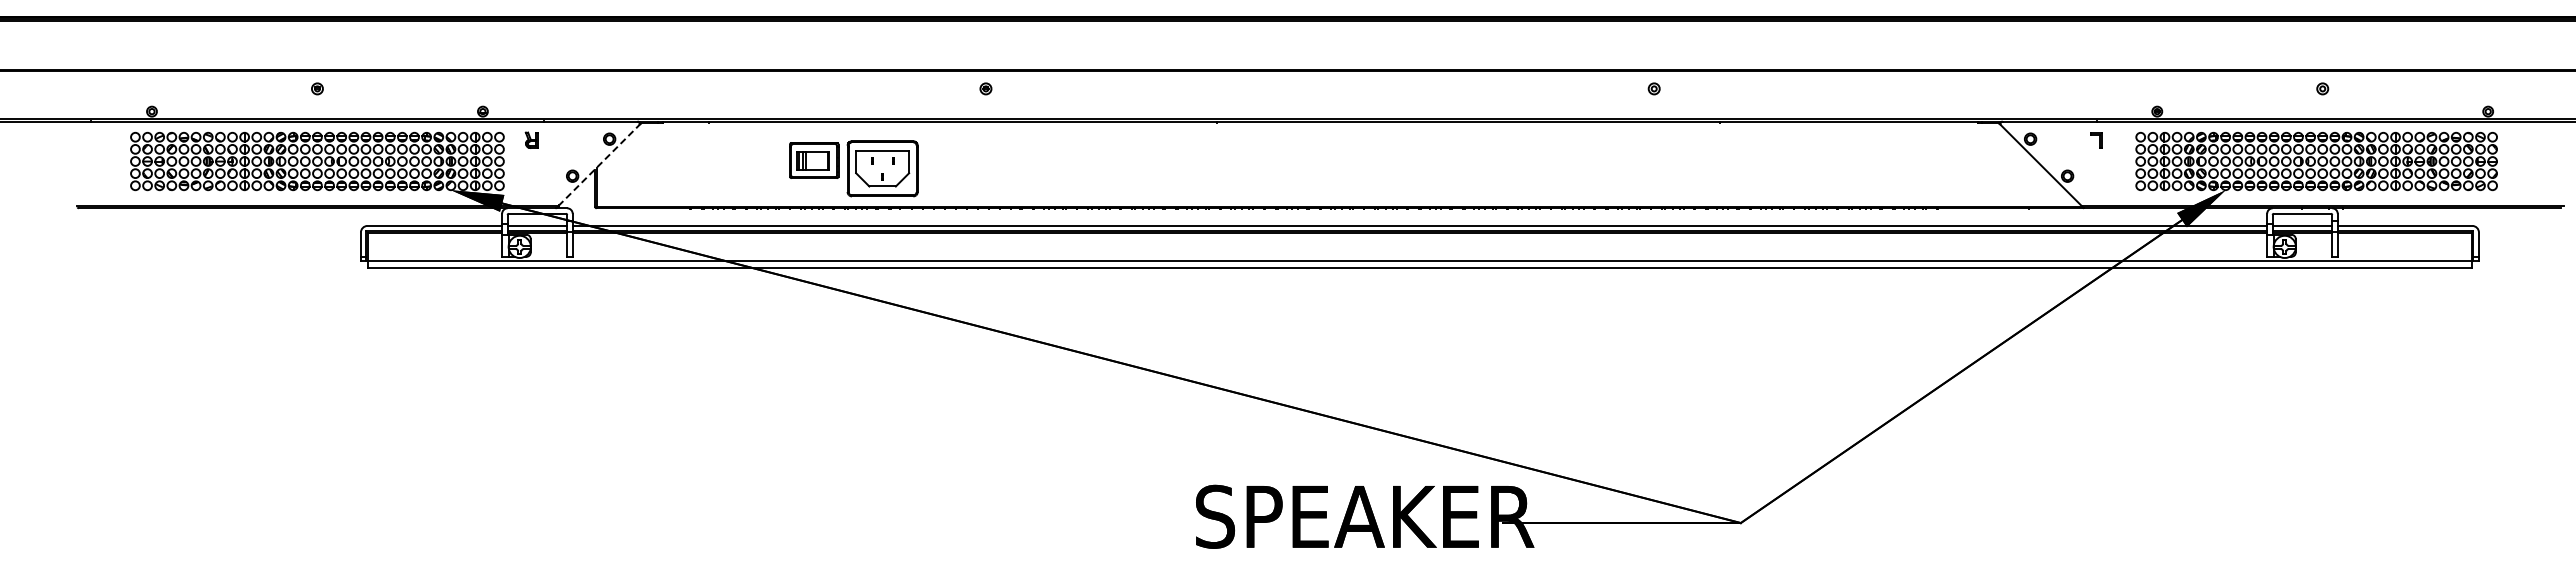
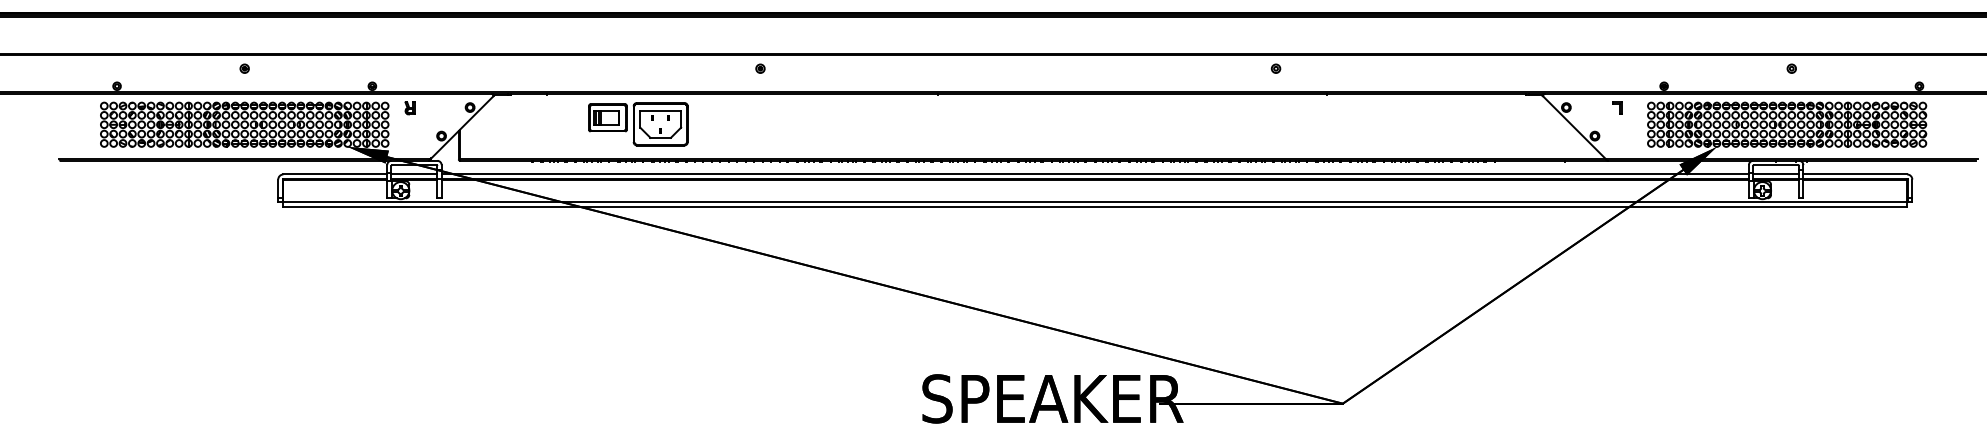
line: (599, 164) -> (462, 127), dashed -> solid
part: (853, 168) -> (638, 123), moved

